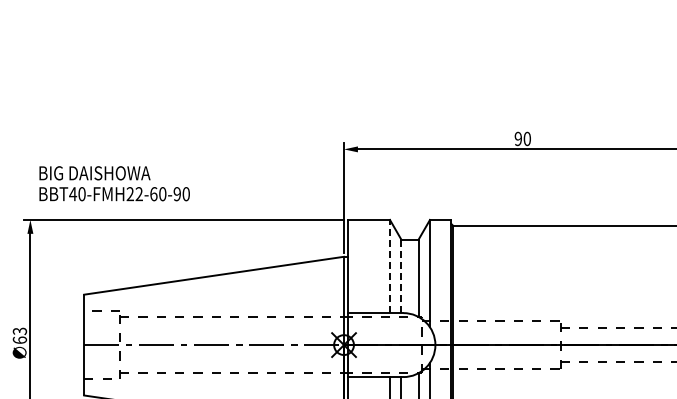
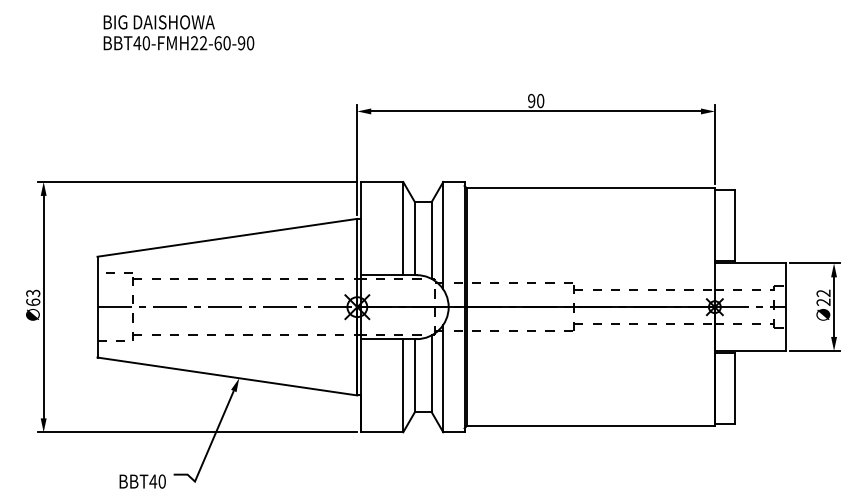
text: (114, 183) -> (178, 32), moved
line: (390, 266) -> (403, 228), dashed -> solid
line: (401, 276) -> (414, 238), dashed -> solid

